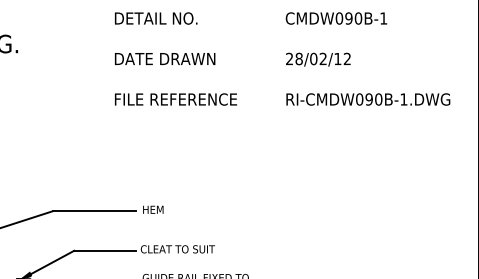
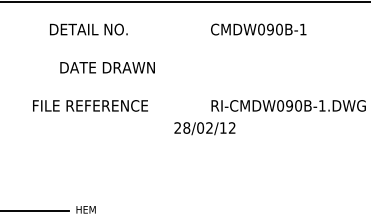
text: (165, 58) -> (107, 67), moved
text: (318, 59) -> (205, 128), moved
text: (175, 99) -> (90, 105), moved

